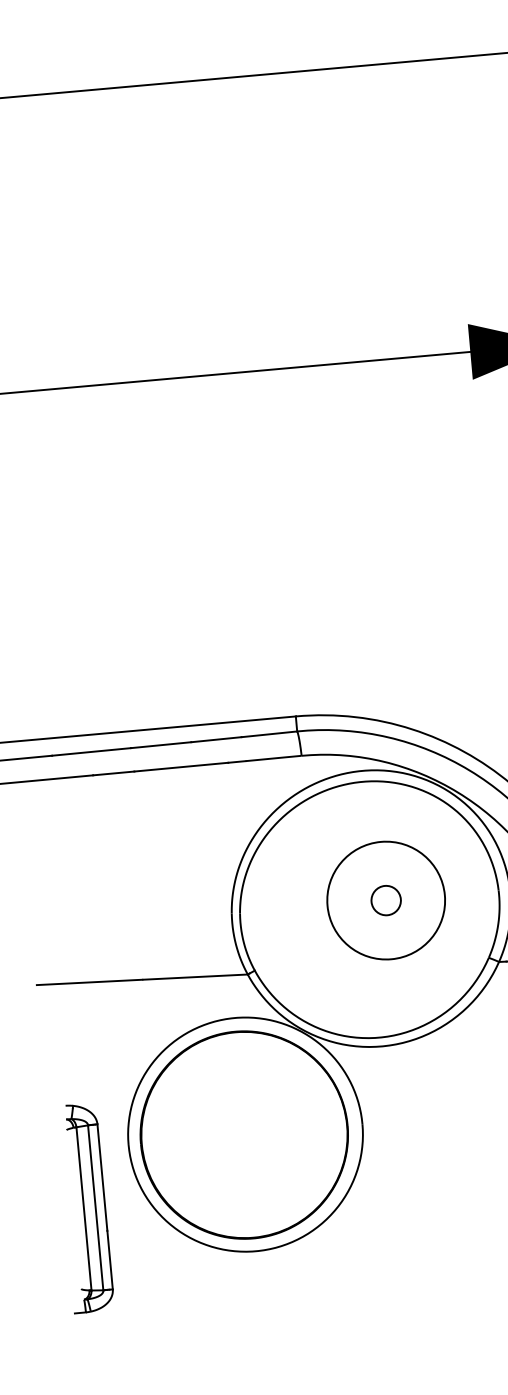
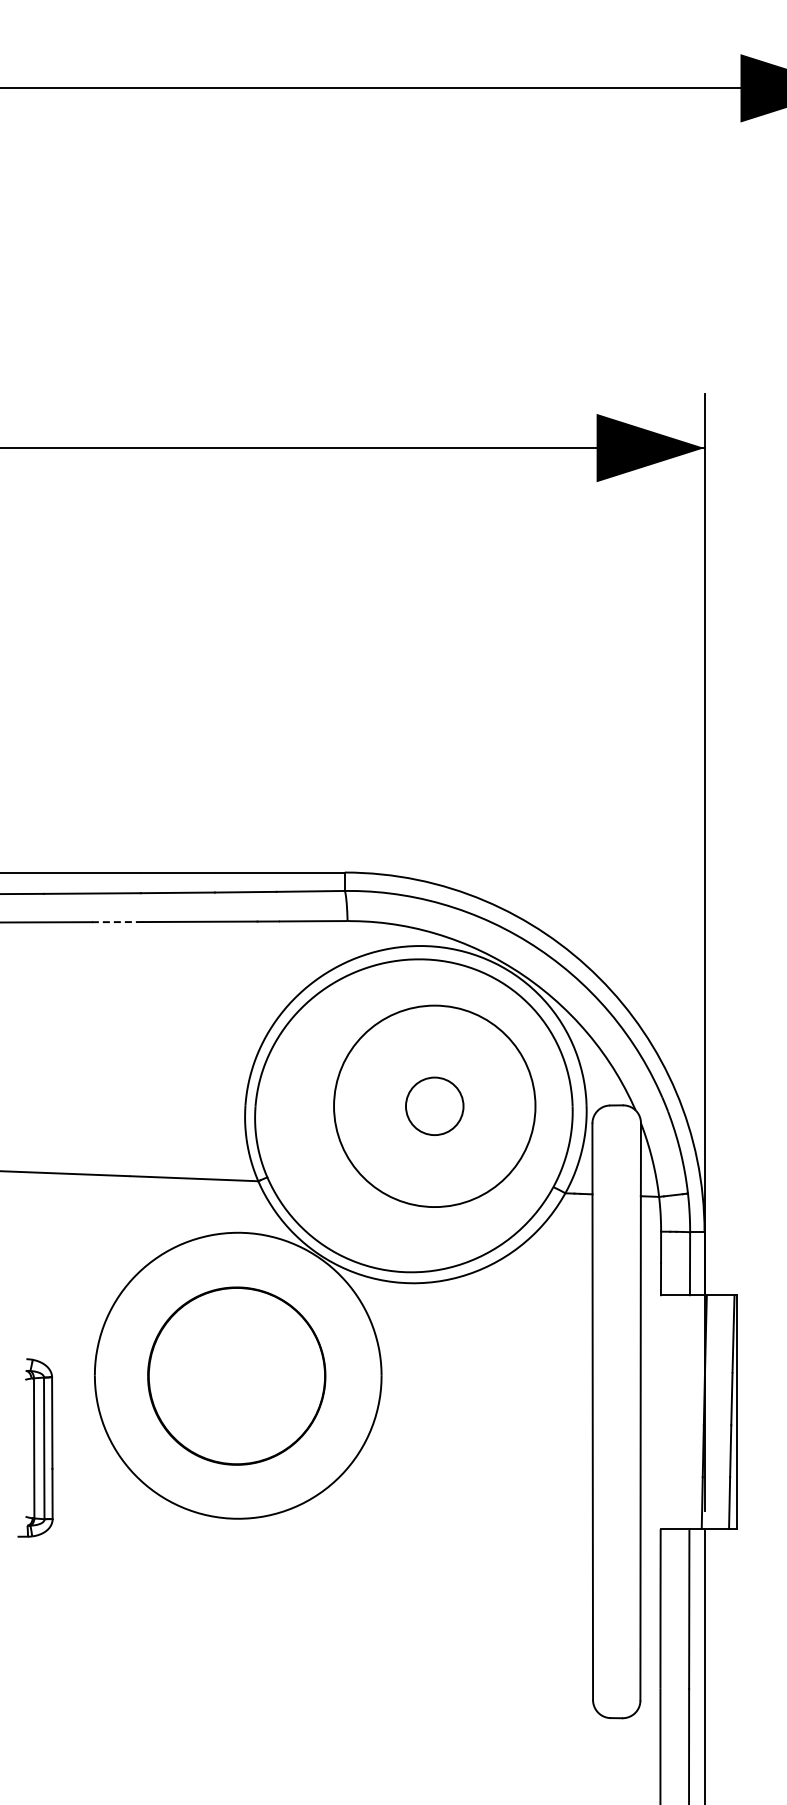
line: (114, 773) -> (117, 922), solid -> dashed
circle: (386, 900) -> (434, 1106), size x1.4
circle: (386, 900) -> (434, 1106), size x1.6
part: (244, 1134) -> (236, 1375), size x0.7
part: (85, 1207) -> (35, 1447), size x0.7

